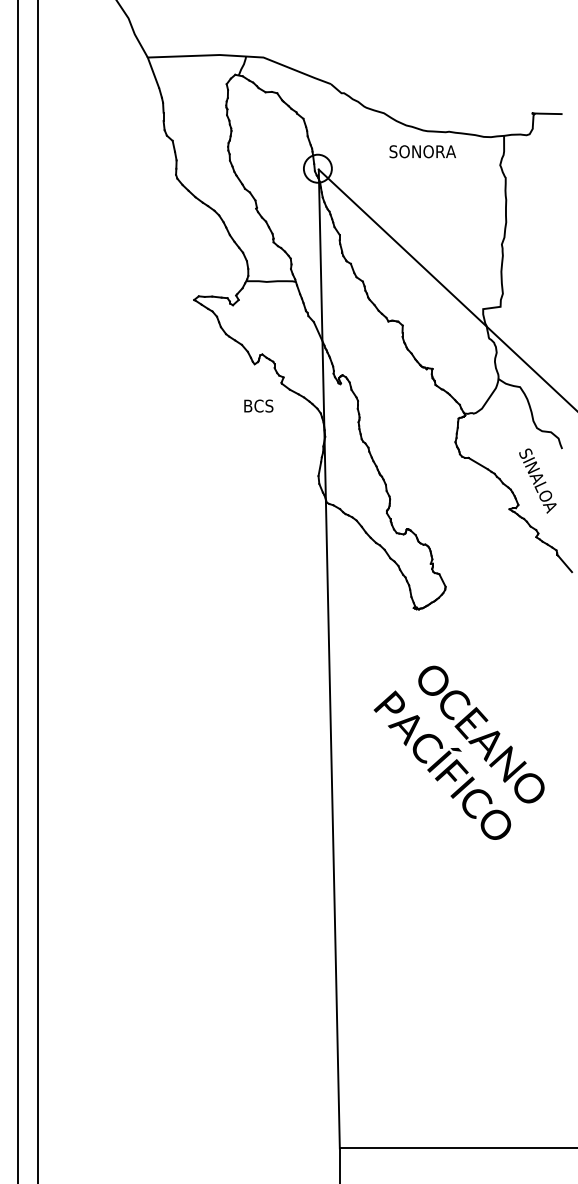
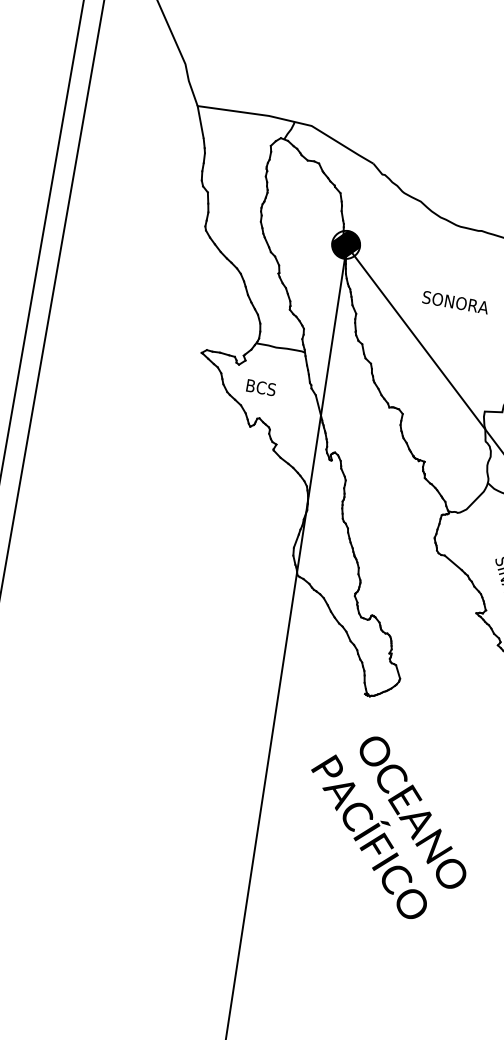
text: (422, 151) -> (455, 302), moved
hatch: (317, 168) -> (345, 244), added
text: (258, 405) -> (261, 387), moved
text: (458, 752) -> (387, 826), moved

